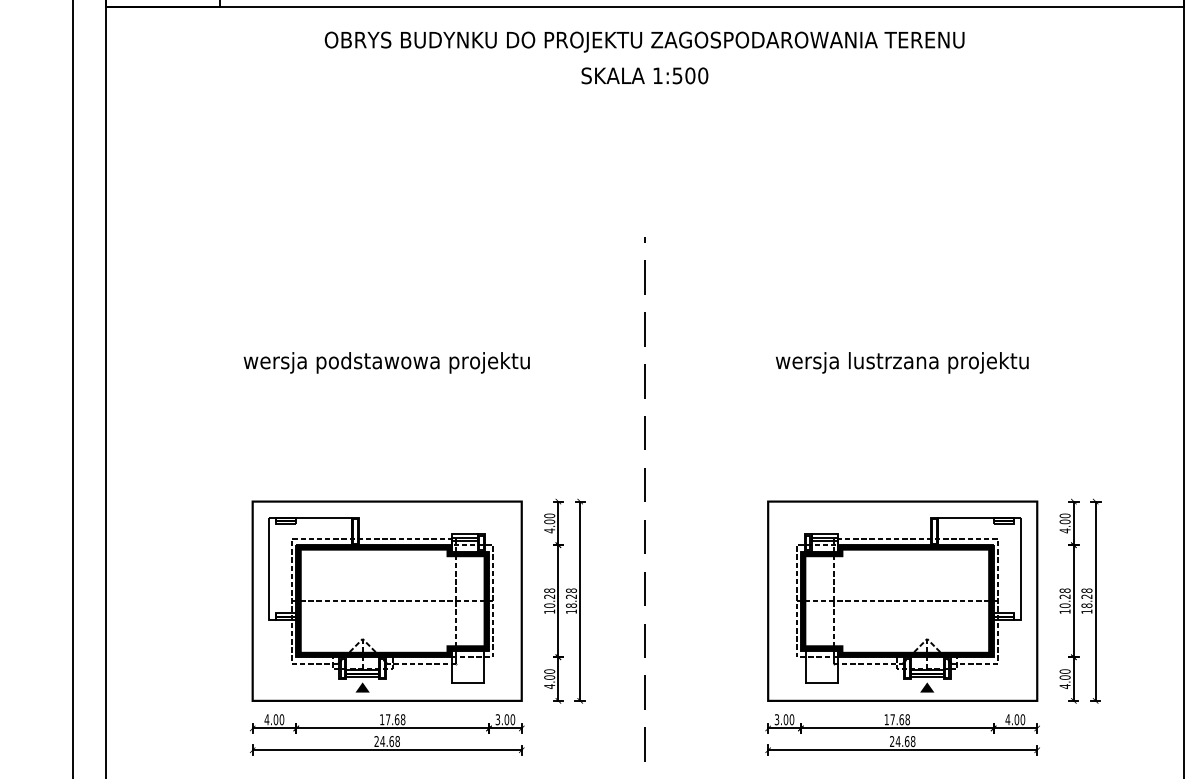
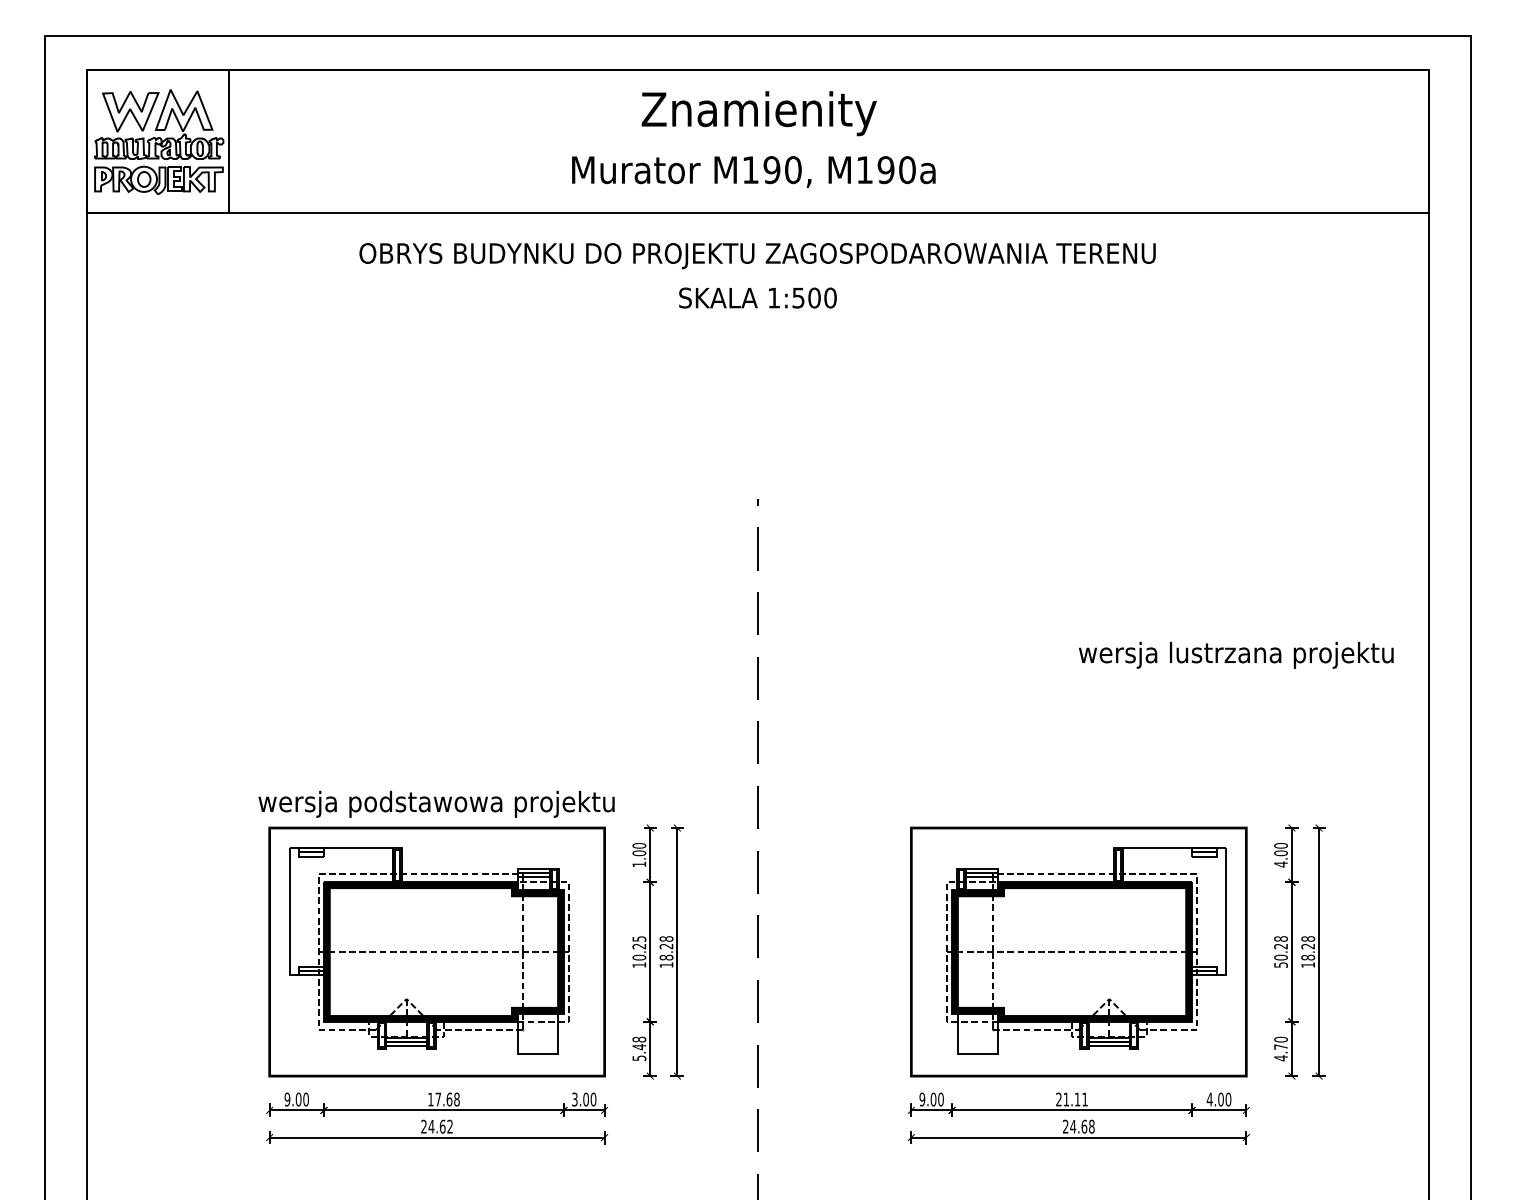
text: (386, 362) -> (436, 803), moved
text: (902, 362) -> (1236, 654), moved
text: (549, 530) -> (639, 864), 4.00 -> 1.00
text: (549, 590) -> (639, 938), 10.28 -> 10.25
text: (1064, 611) -> (1280, 964), 10.28 -> 50.28
text: (1064, 677) -> (1280, 1046), 4.00 -> 4.70
text: (549, 678) -> (639, 1048), 4.00 -> 5.48
fill: (362, 687) -> (406, 1059), removed
fill: (927, 687) -> (1109, 1059), removed
text: (267, 719) -> (287, 1099), 4.00 -> 9.00
text: (777, 719) -> (922, 1099), 3.00 -> 9.00
text: (896, 719) -> (1071, 1099), 17.68 -> 21.11
text: (397, 741) -> (450, 1126), 24.68 -> 24.62

